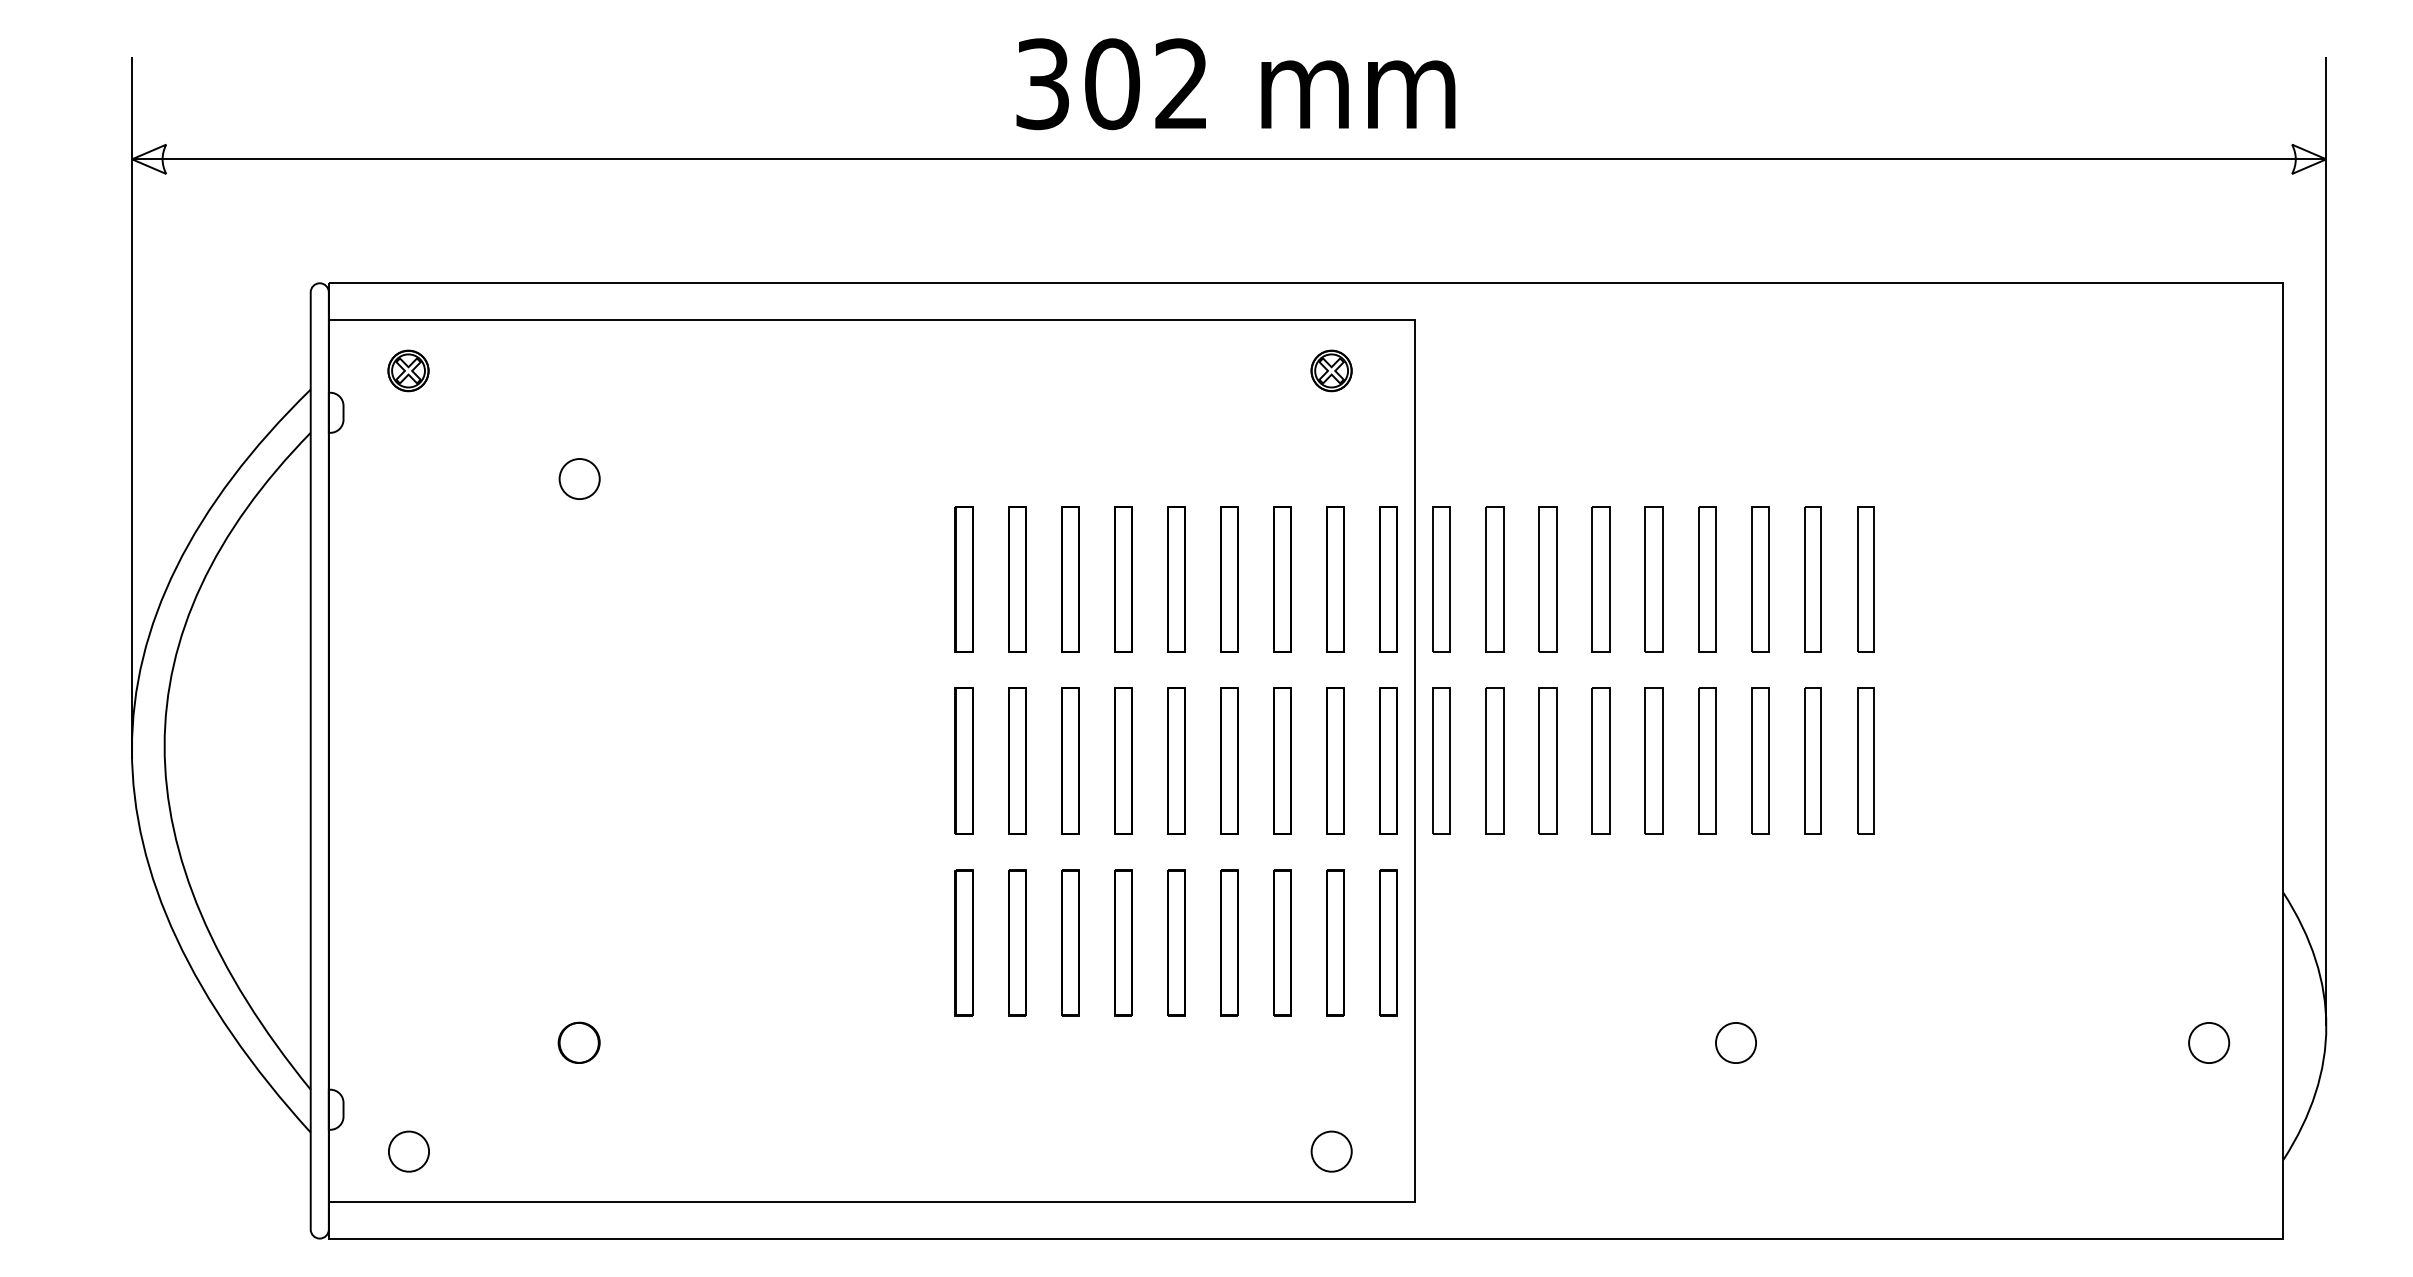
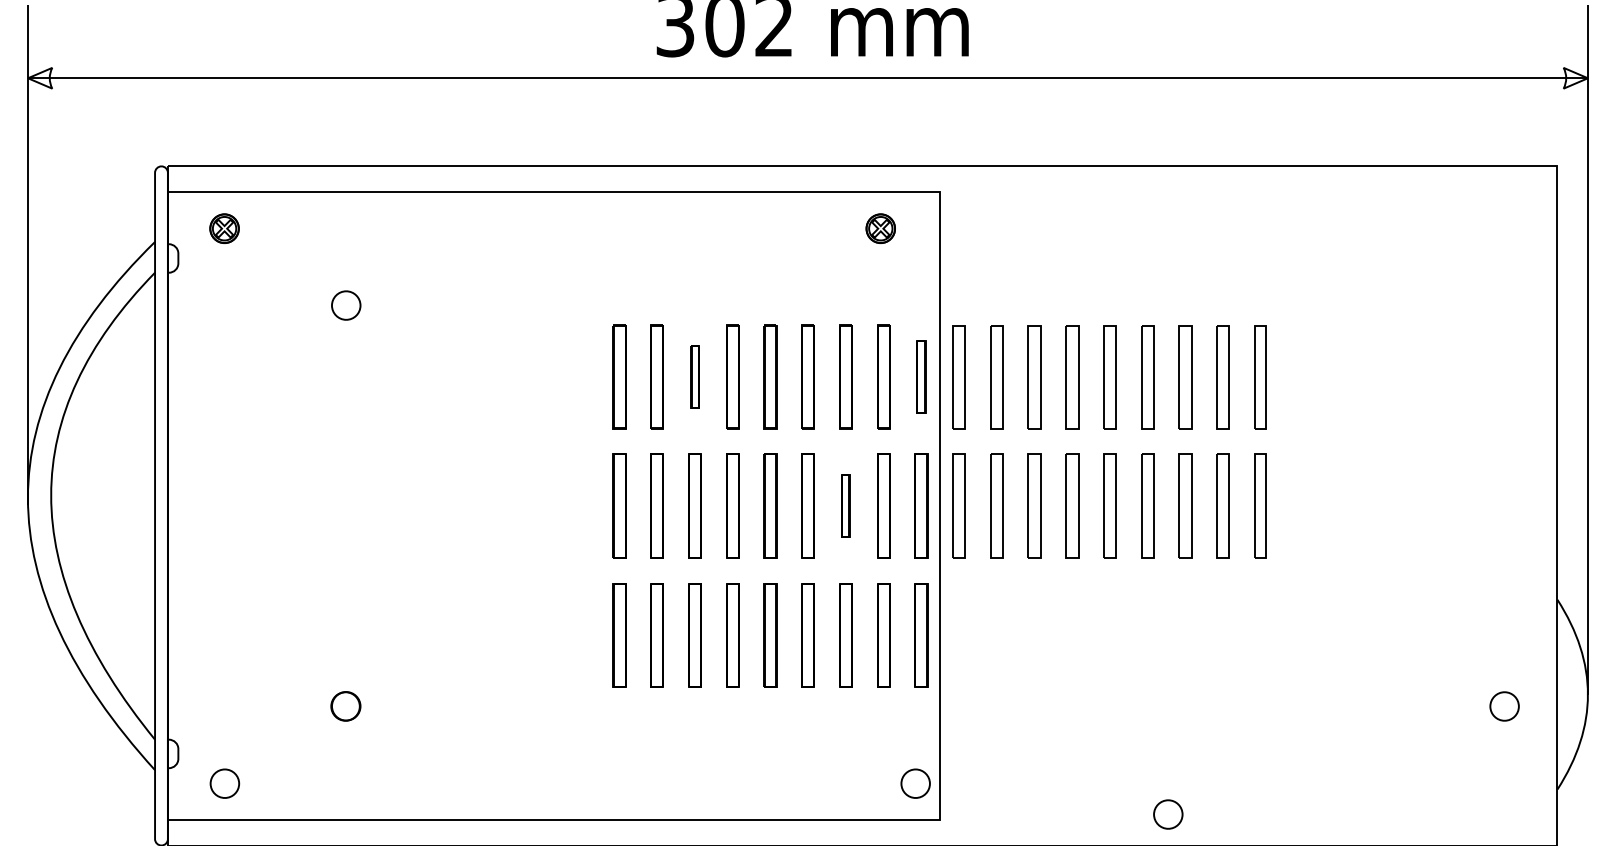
part: (1070, 579) -> (695, 376), size x0.6
part: (1388, 579) -> (921, 376), size x0.7
part: (1282, 760) -> (845, 505), size x0.6
curve: (1729, 1025) -> (1163, 802), moved
curve: (1313, 1147) -> (902, 780), moved

